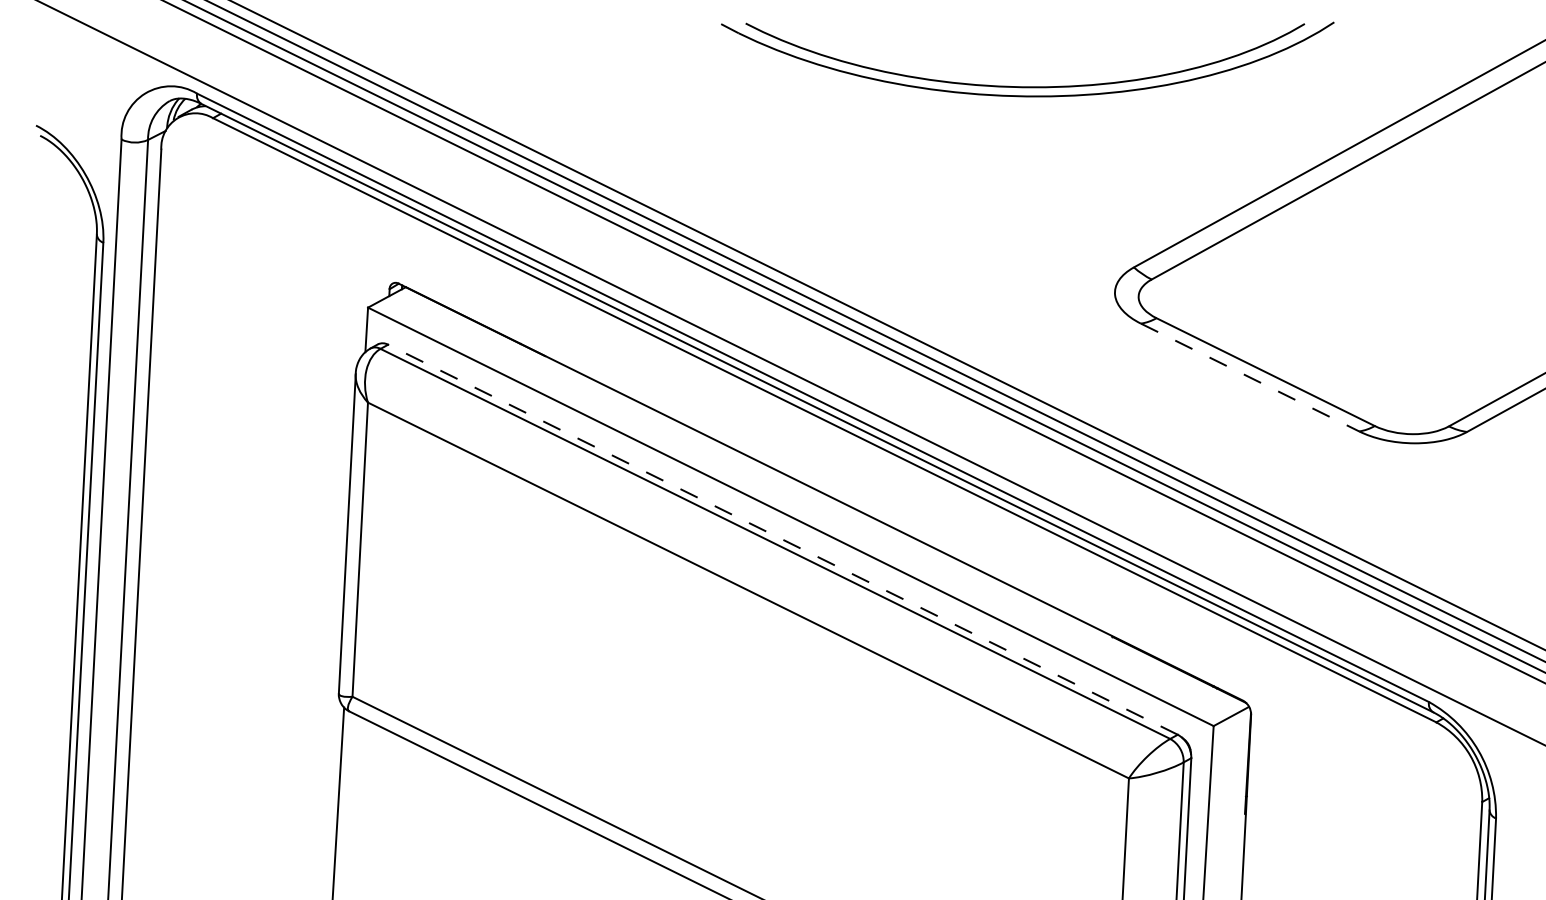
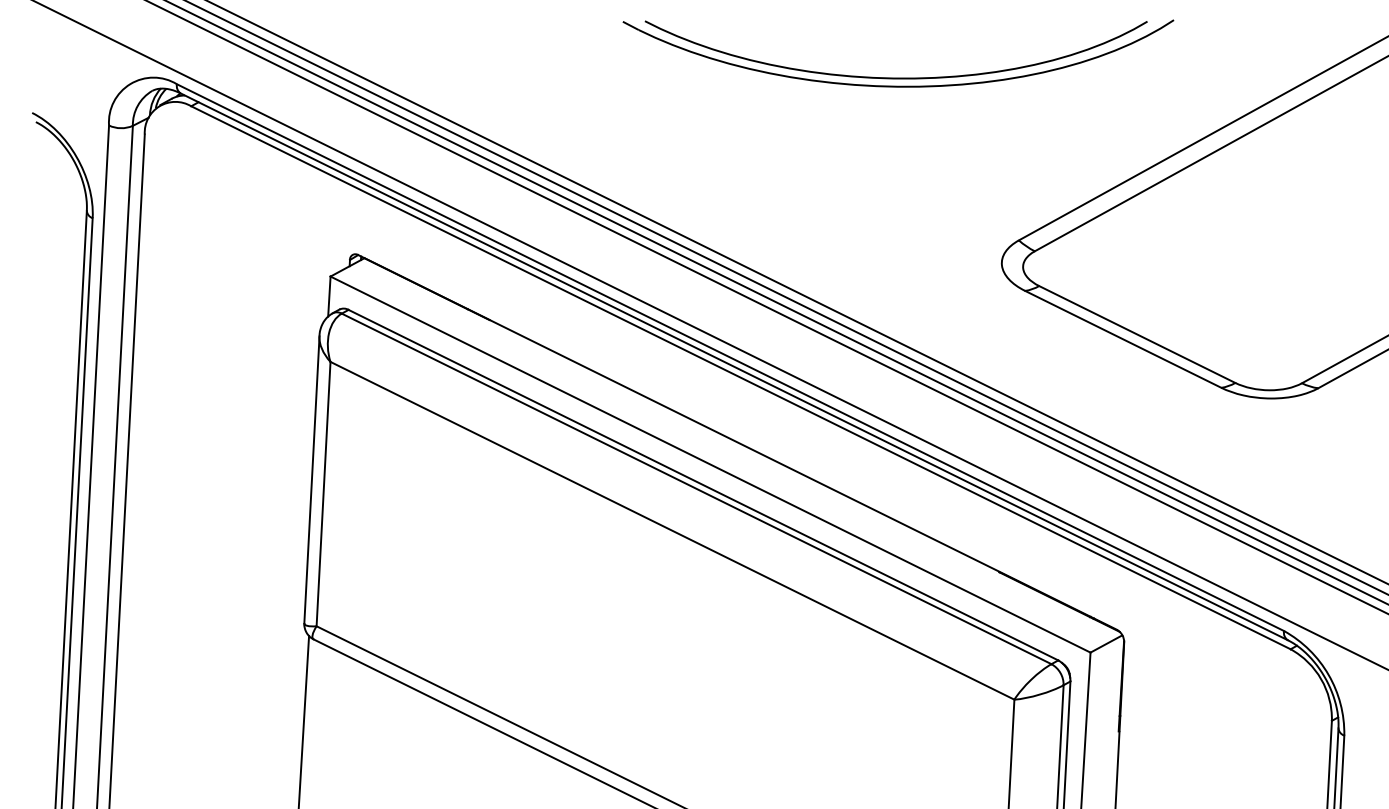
part: (1027, 86) -> (898, 77), moved
line: (1250, 377) -> (1123, 339), dashed -> solid
line: (783, 540) -> (703, 485), dashed -> solid

